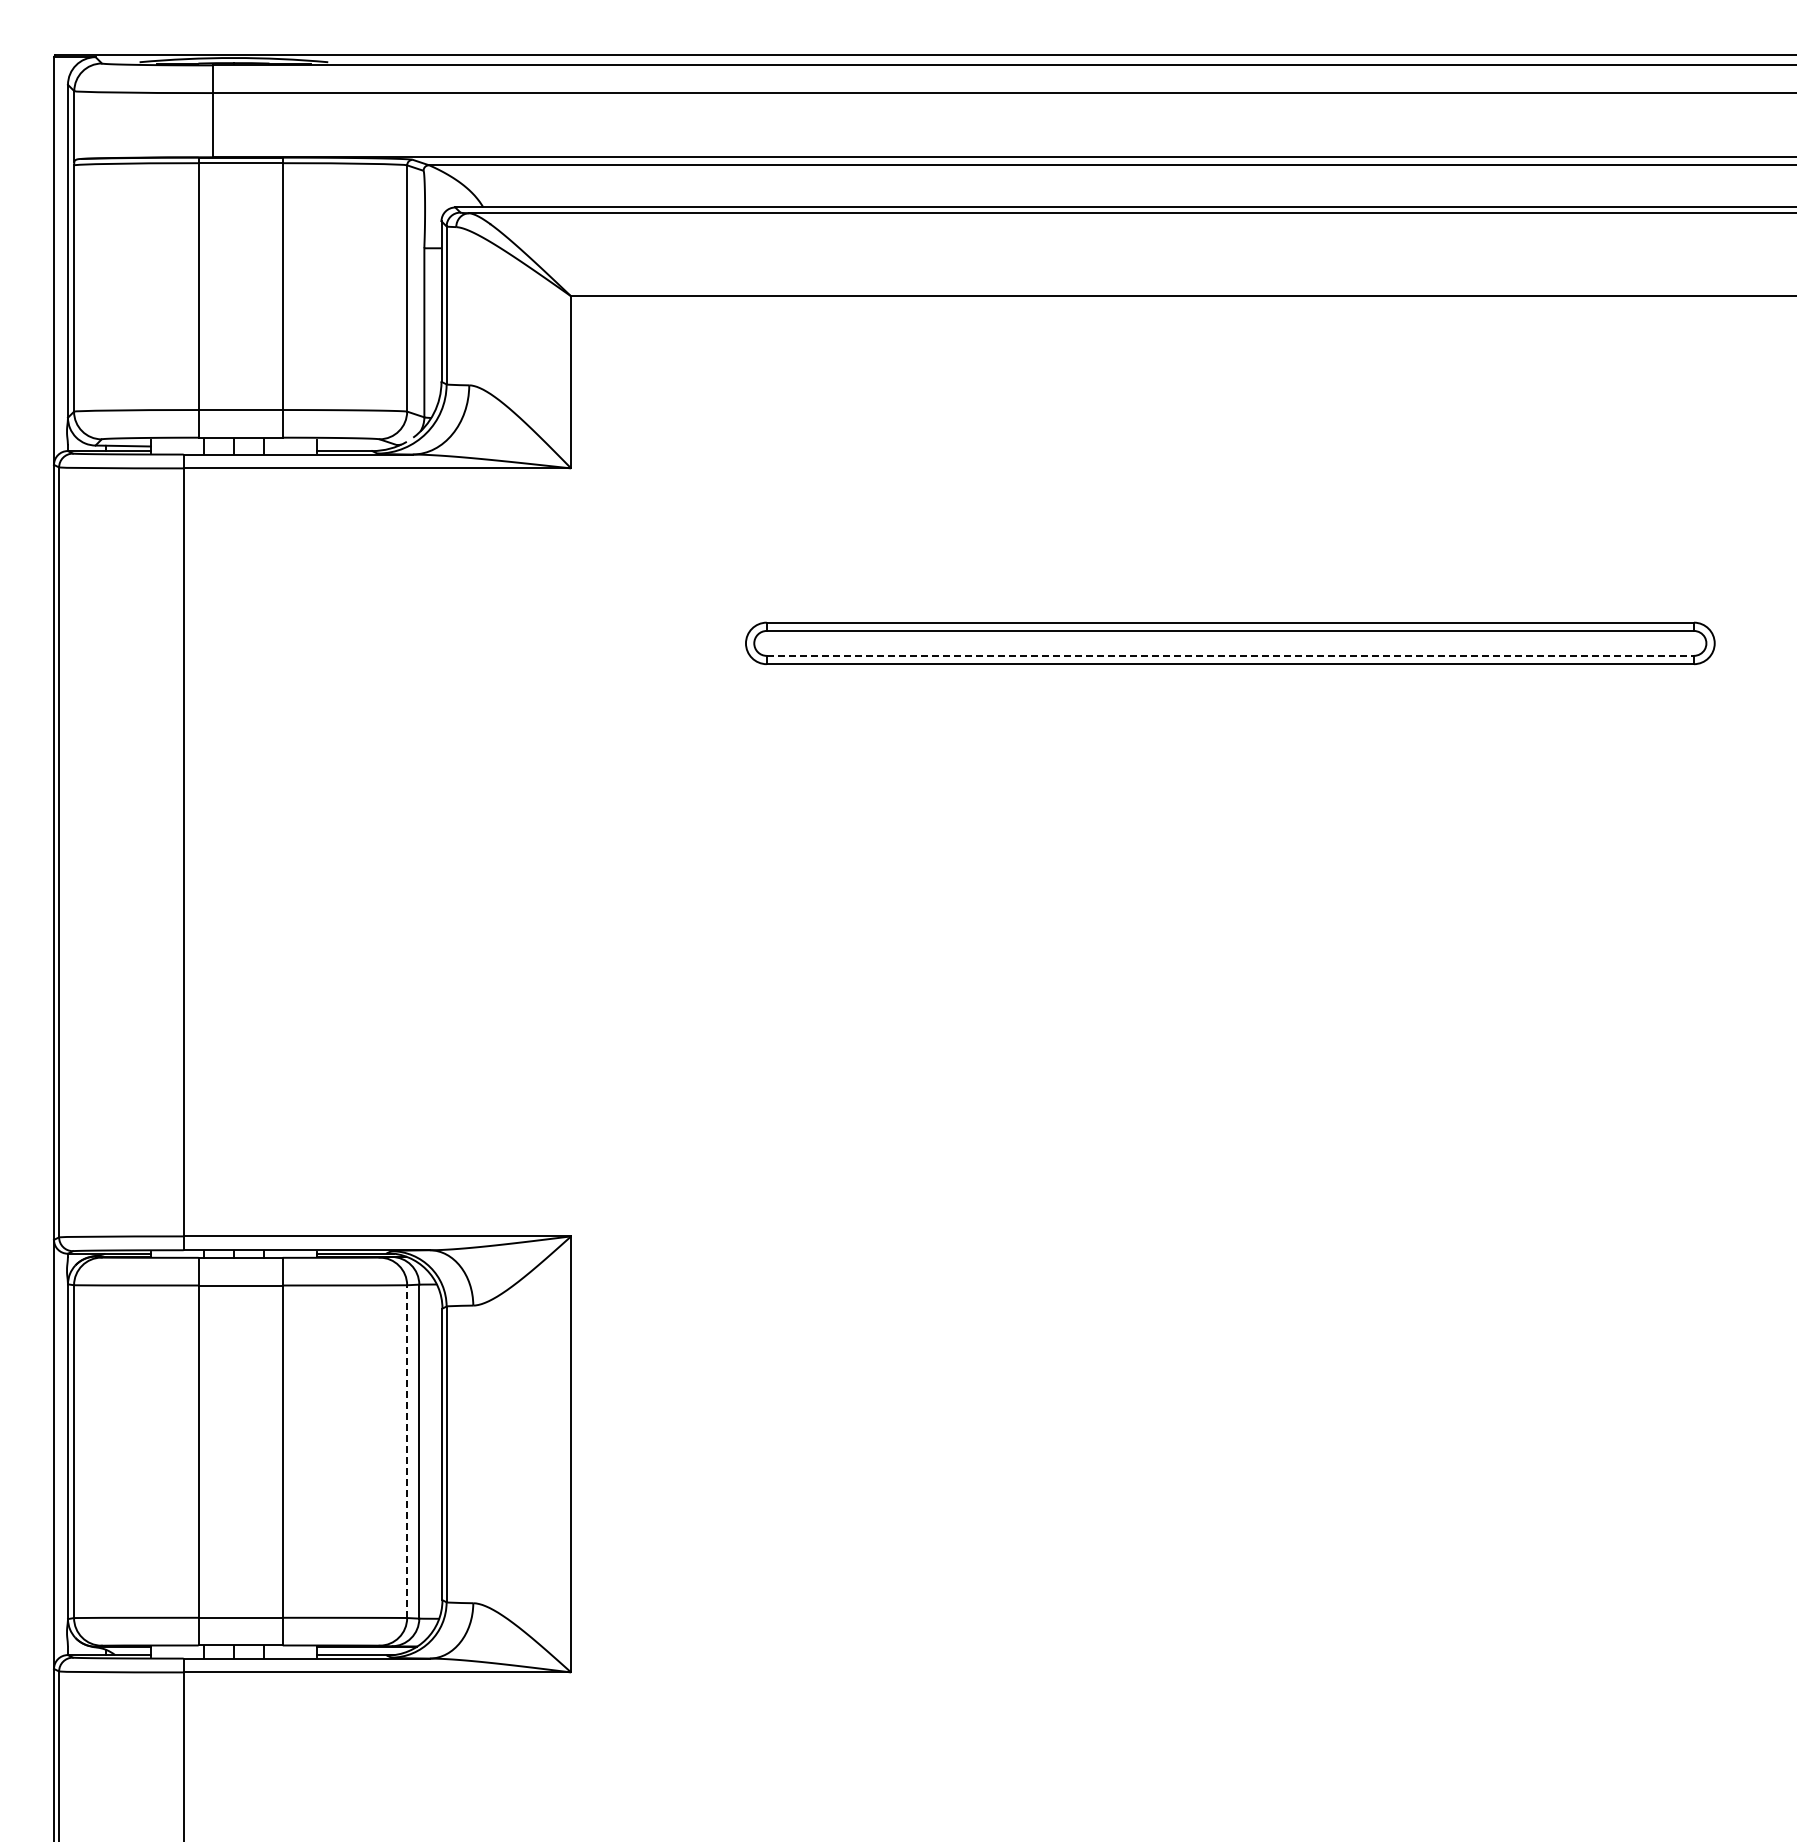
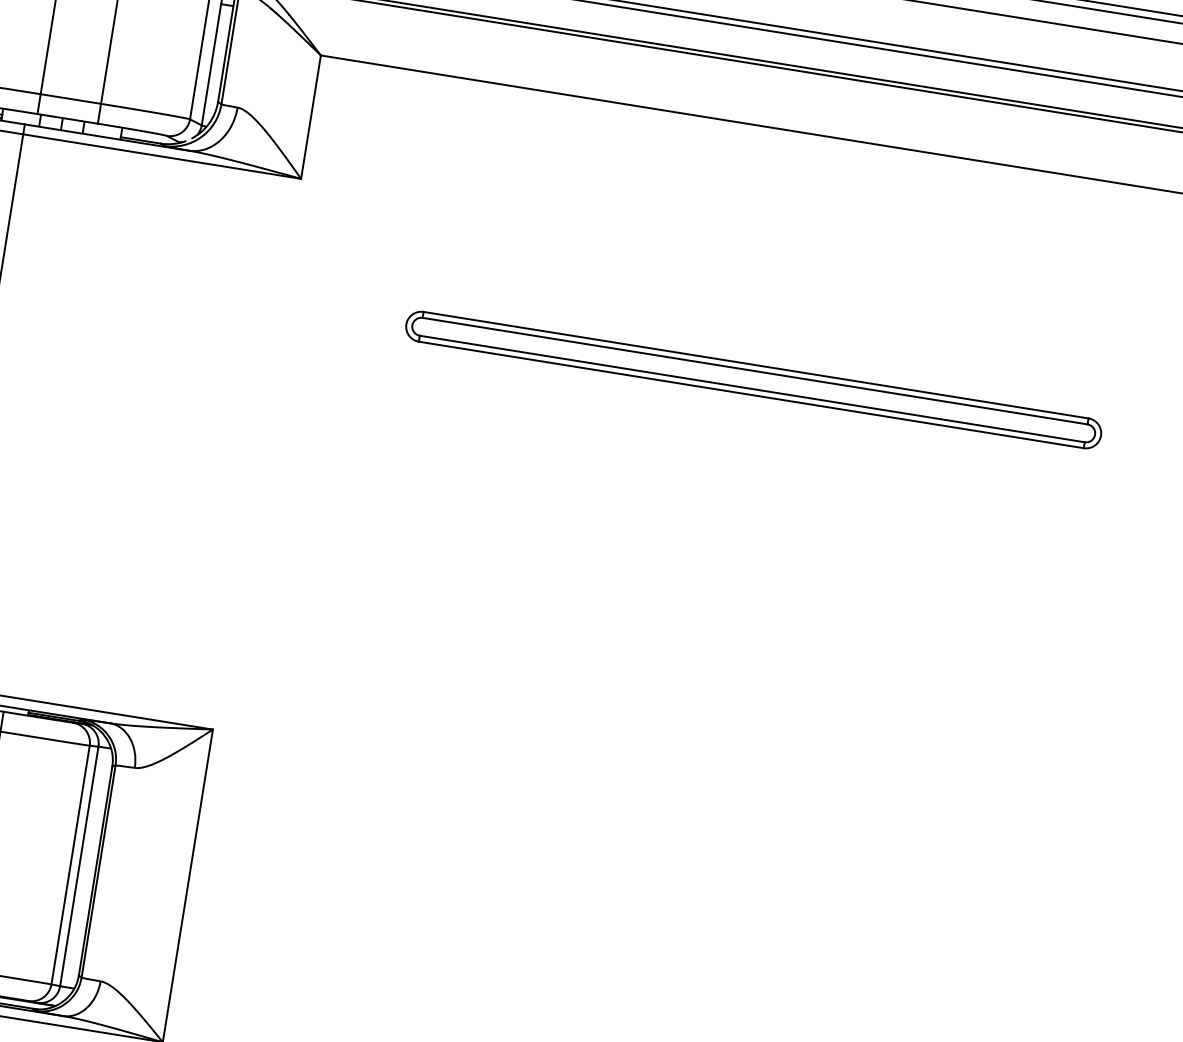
line: (1230, 655) -> (752, 388), dashed -> solid
line: (407, 1451) -> (70, 865), dashed -> solid

